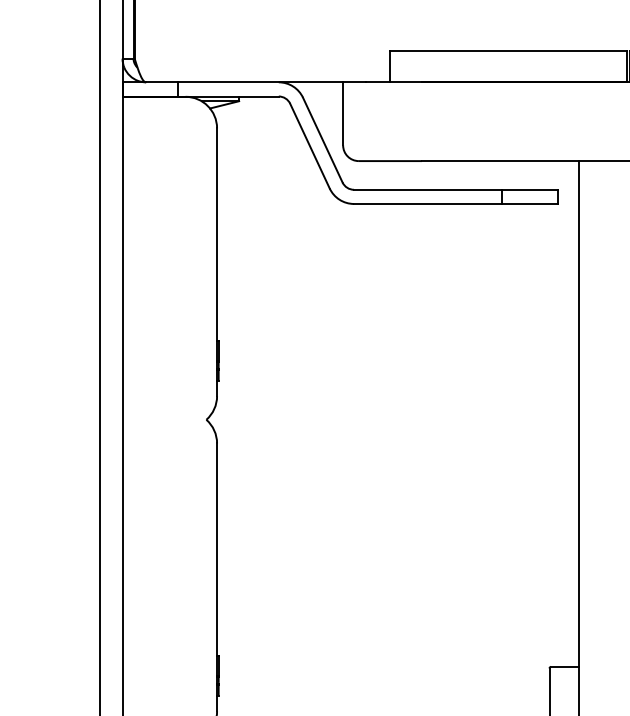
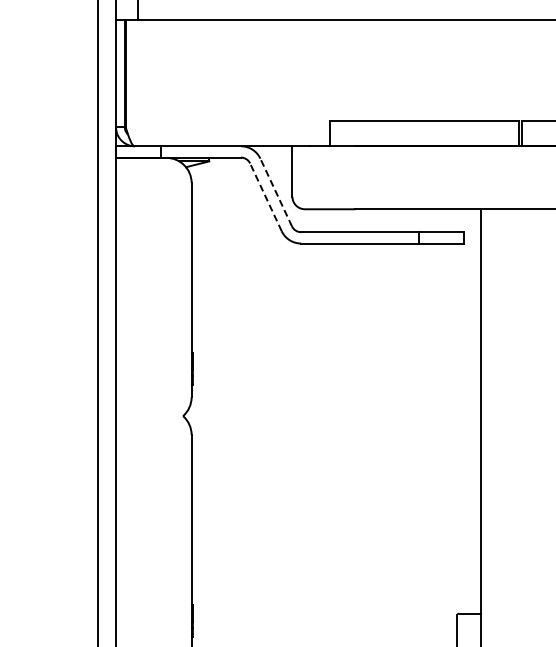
line: (321, 140) -> (275, 192), solid -> dashed
line: (309, 145) -> (265, 196), solid -> dashed

